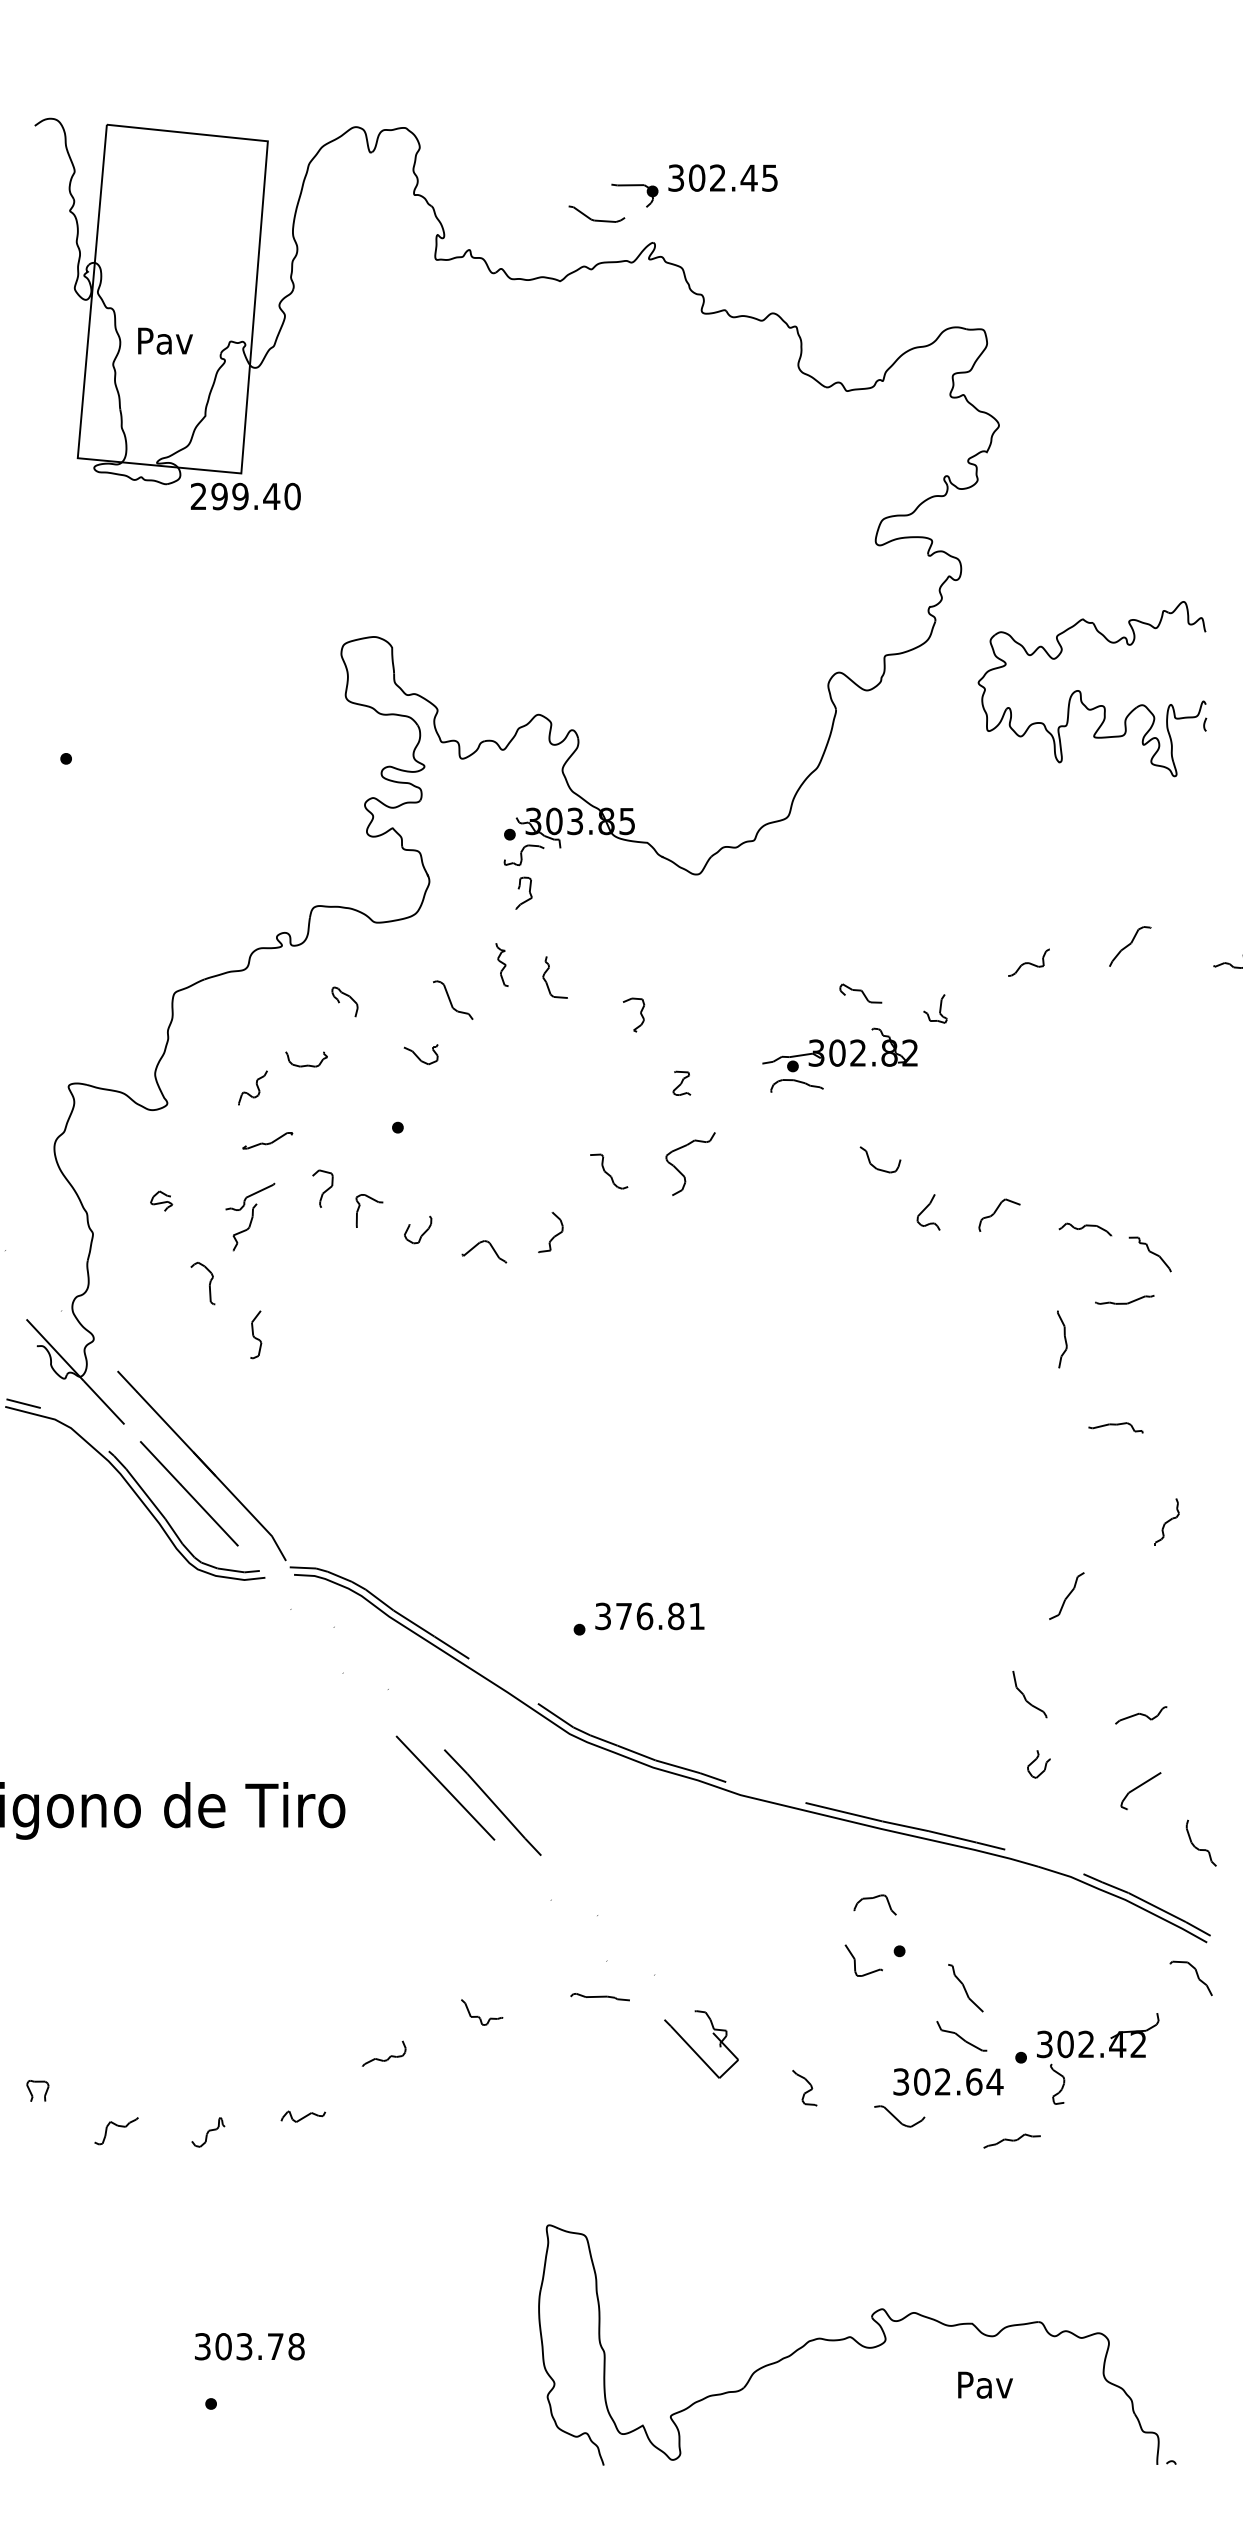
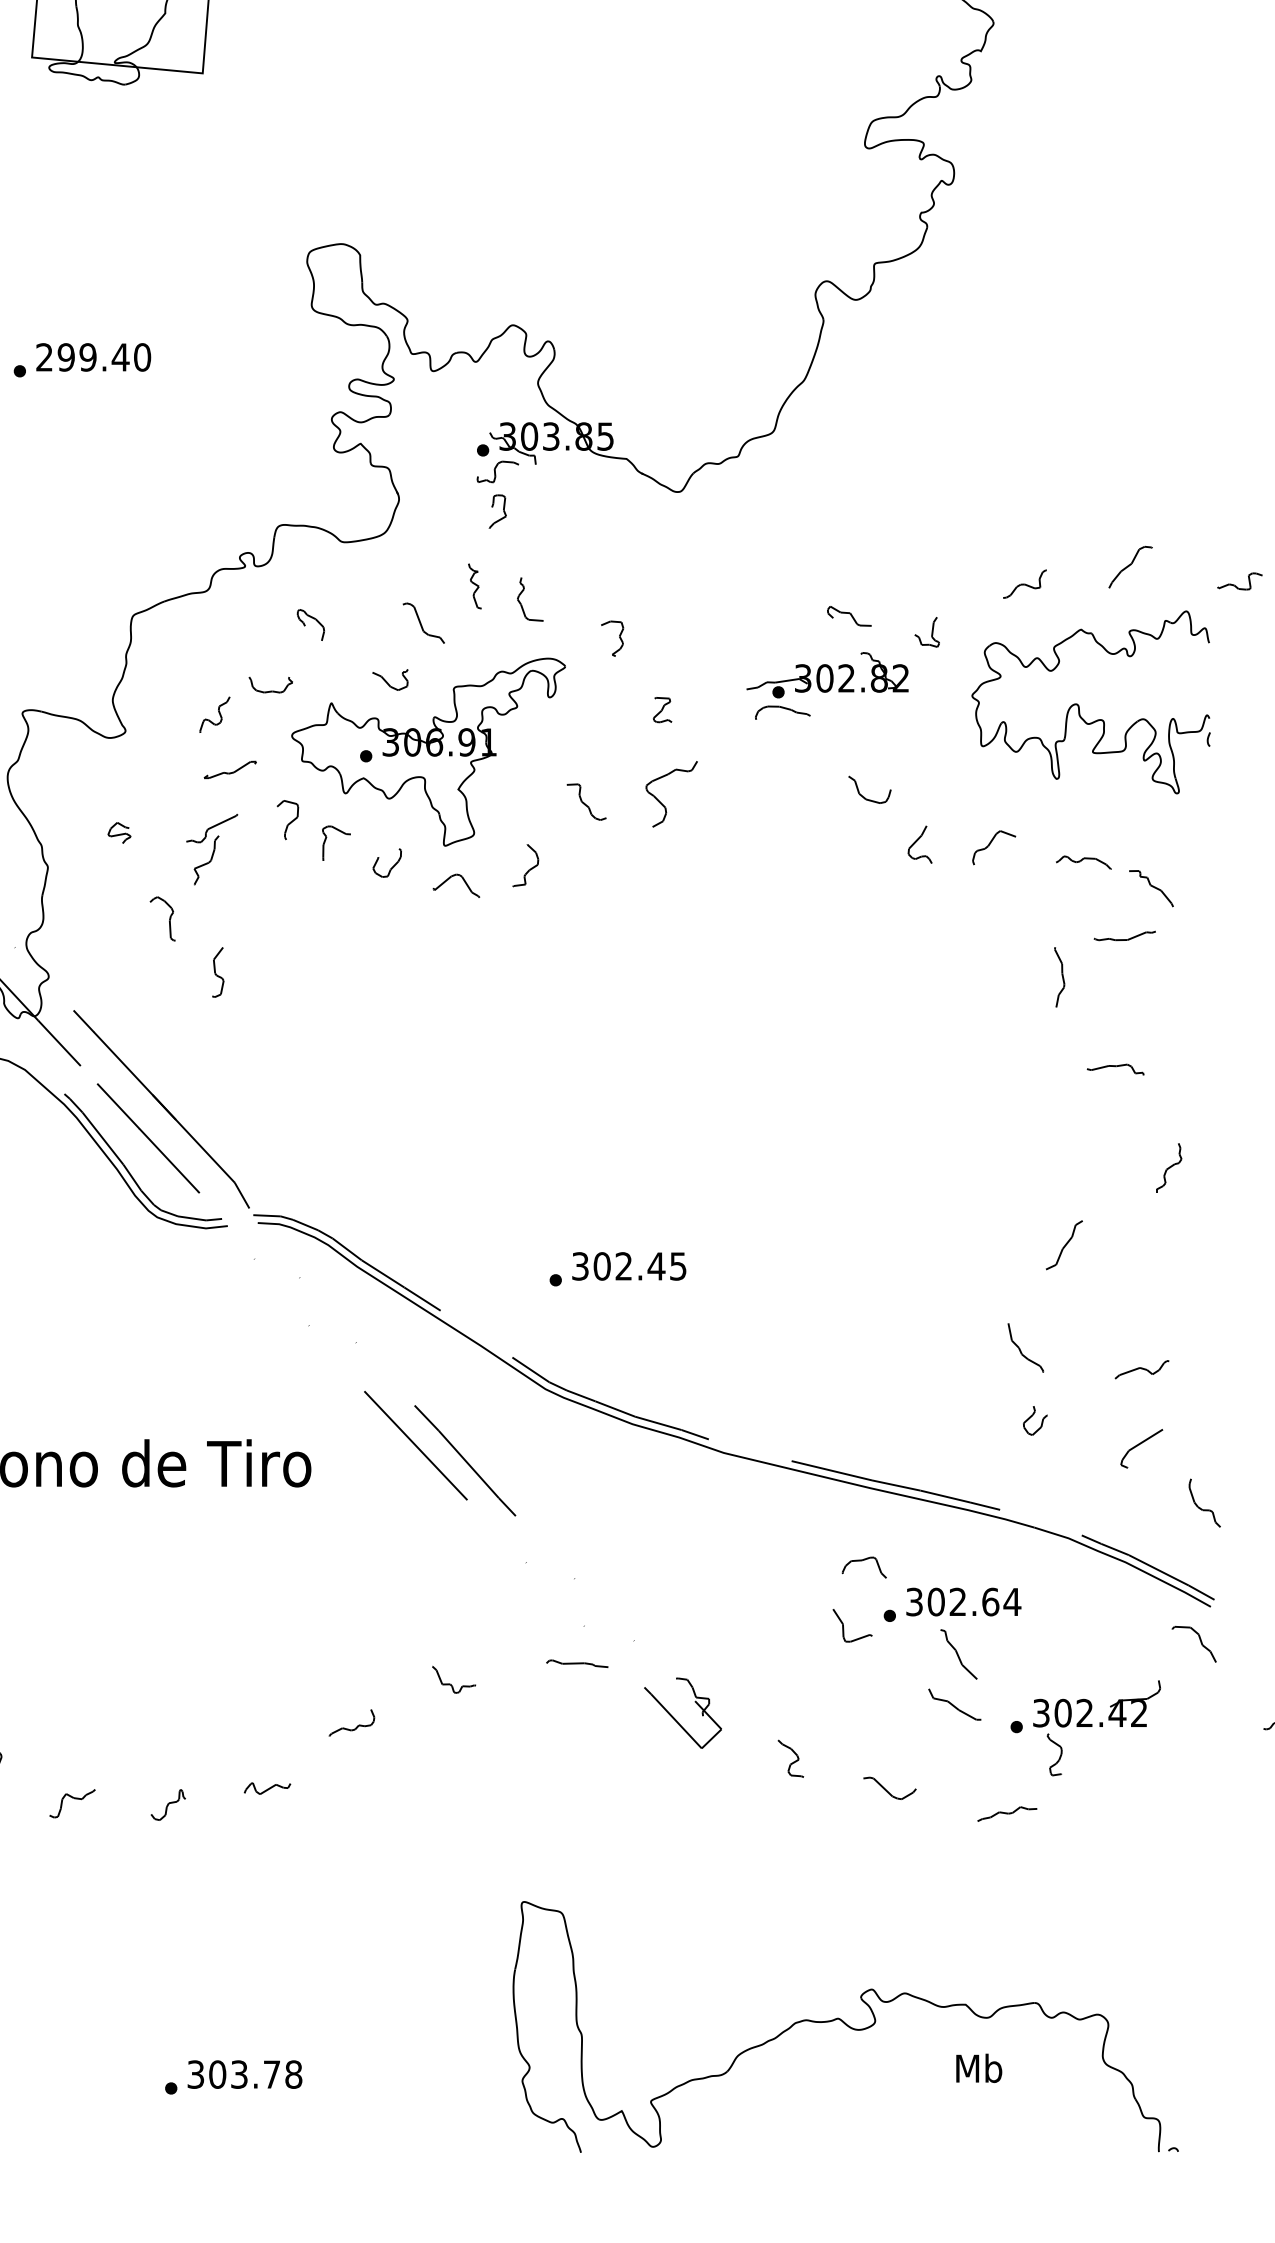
text: (245, 496) -> (93, 357), moved
part: (1081, 692) -> (1079, 705), moved
part: (457, 1123) -> (428, 751), added
text: (659, 1616) -> (639, 1266), 376.81 -> 302.45
text: (948, 2081) -> (963, 1601), moved
text: (249, 2346) -> (244, 2074), moved
text: (985, 2384) -> (979, 2068), Pav -> Mb

